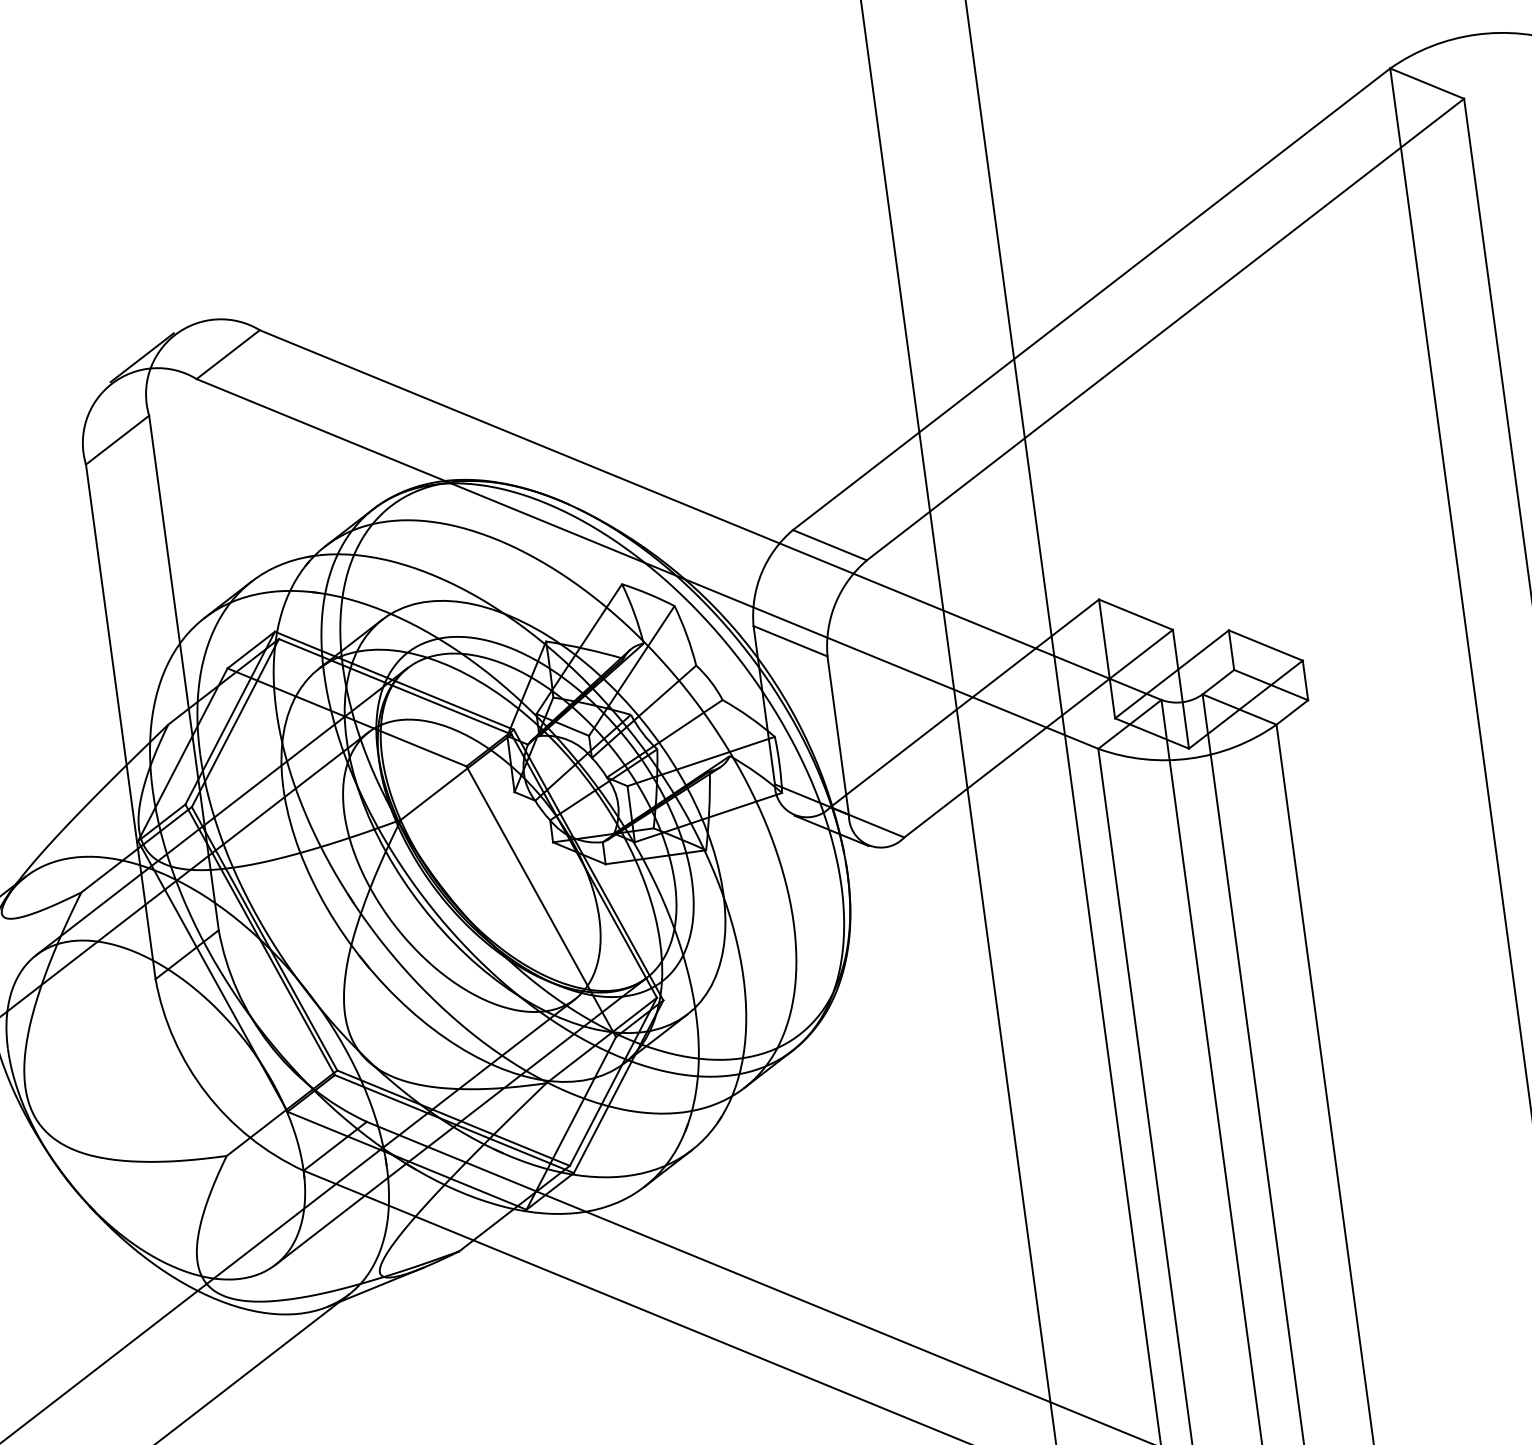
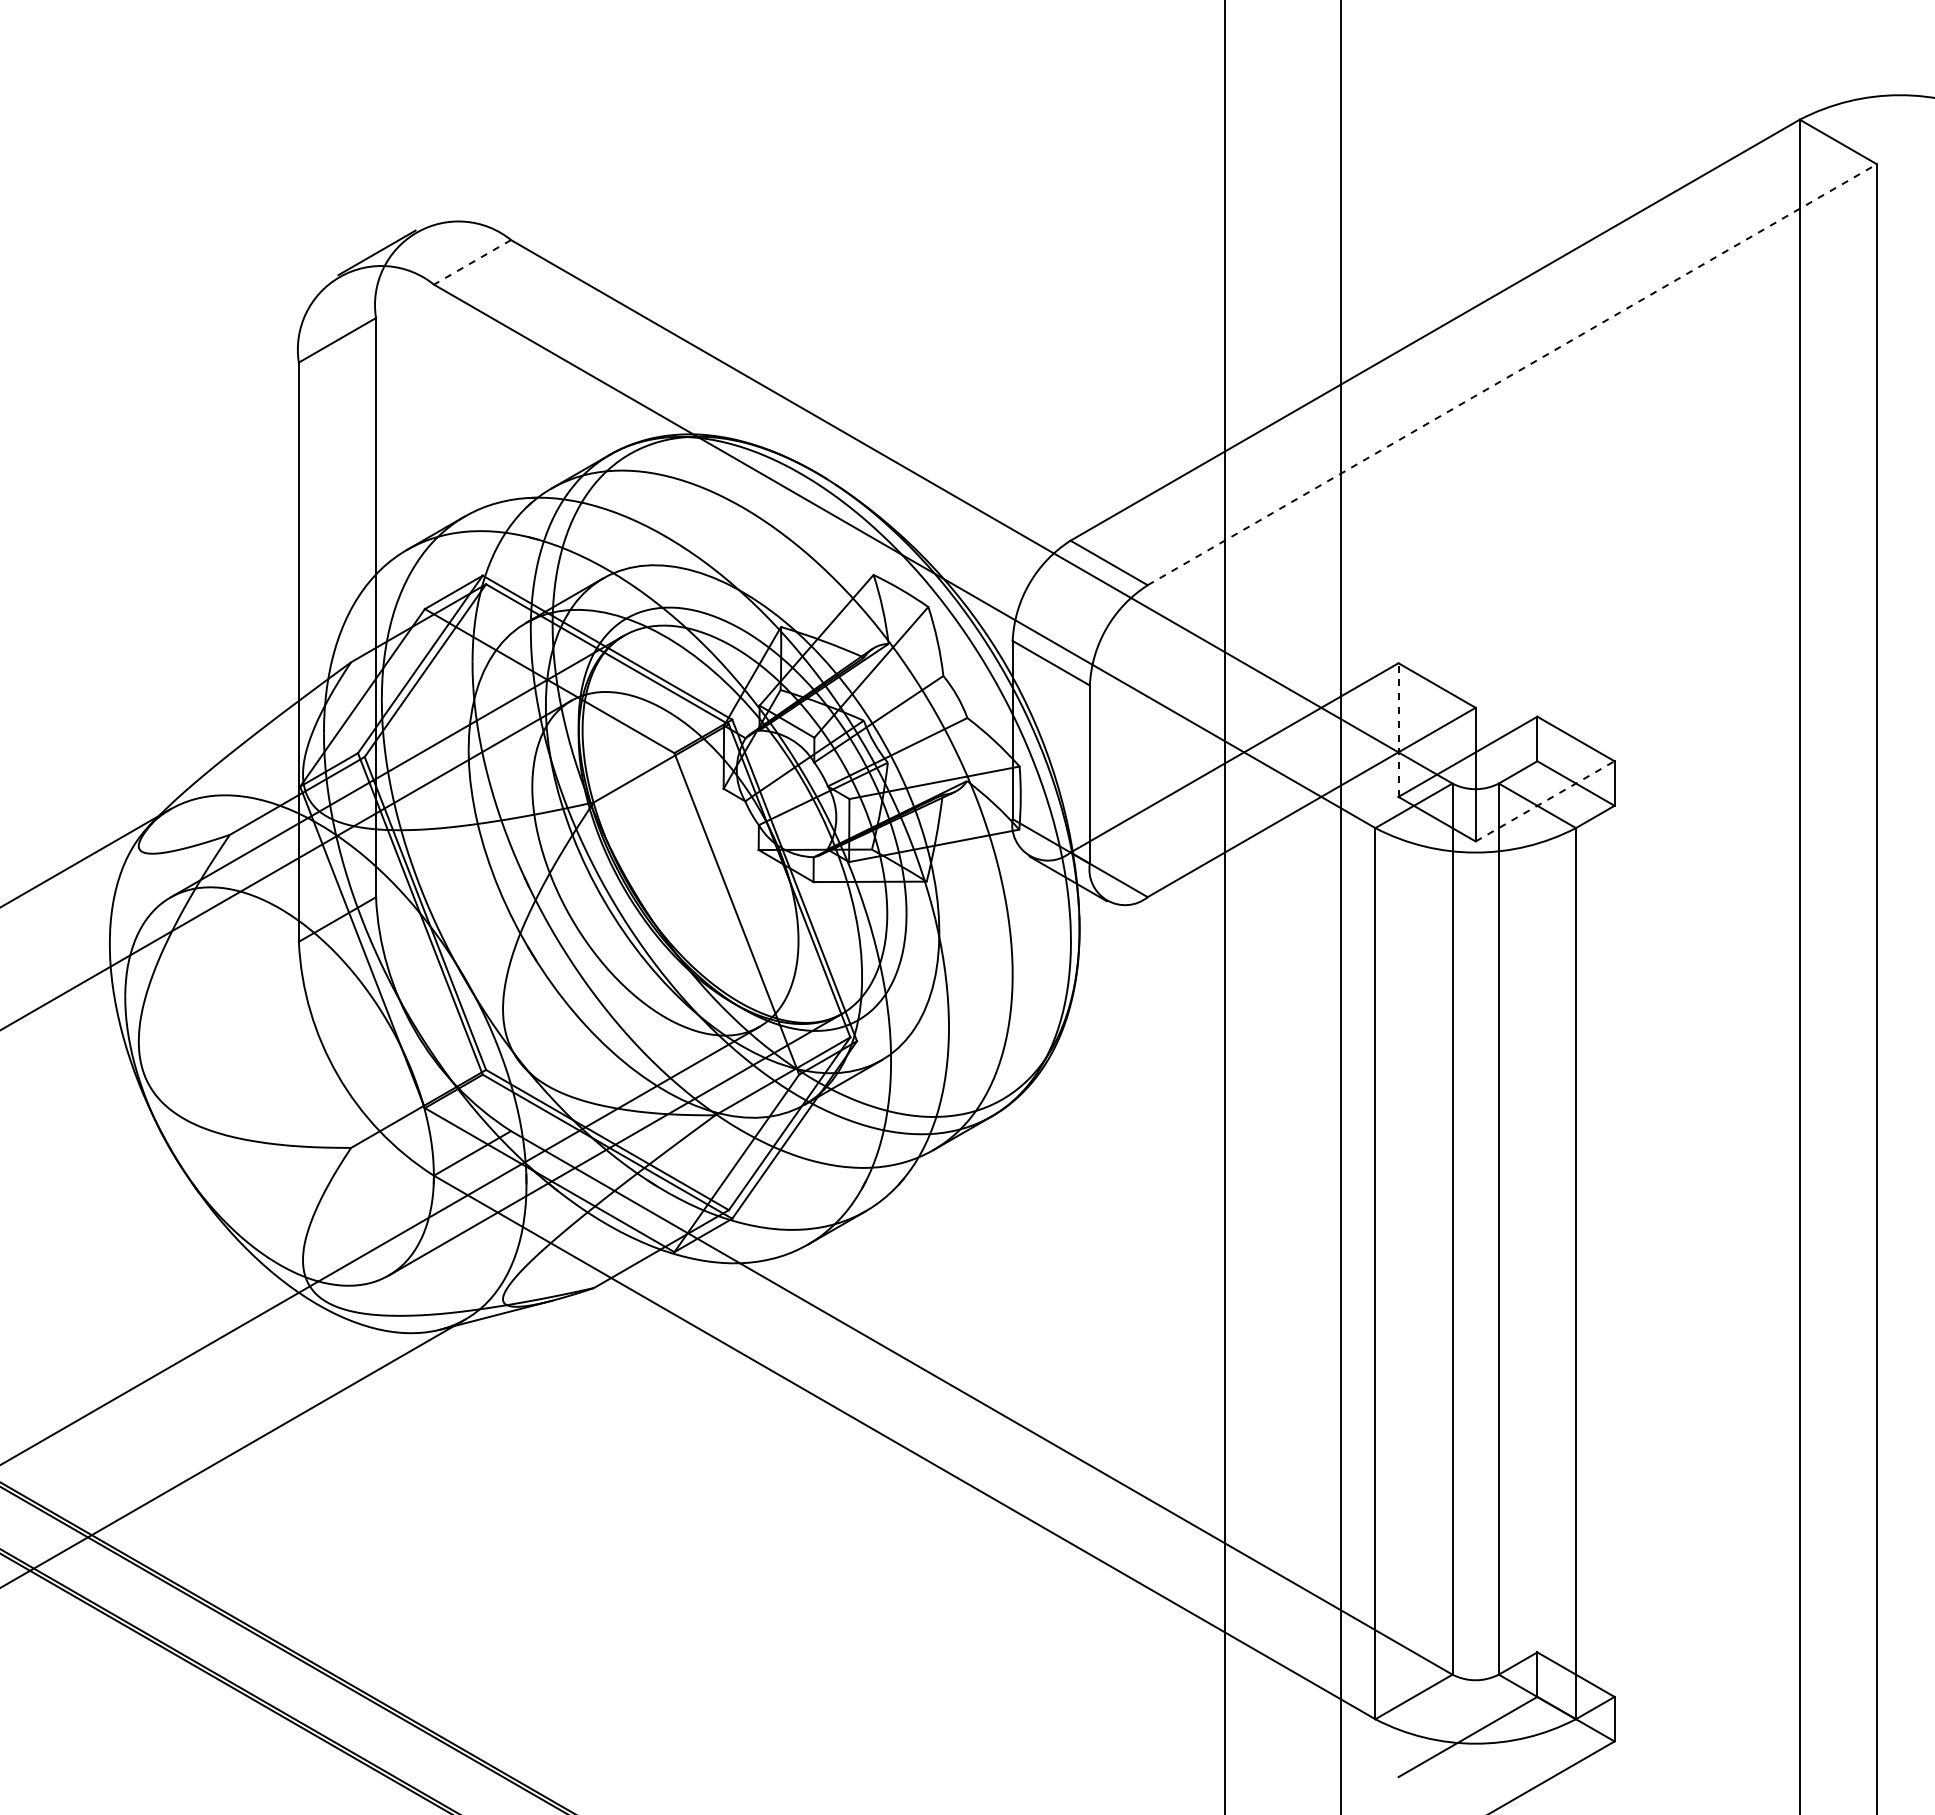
line: (1165, 329) -> (1512, 374), solid -> dashed
line: (228, 354) -> (472, 262), solid -> dashed
line: (1107, 659) -> (1398, 730), solid -> dashed
line: (1246, 704) -> (1545, 801), solid -> dashed

